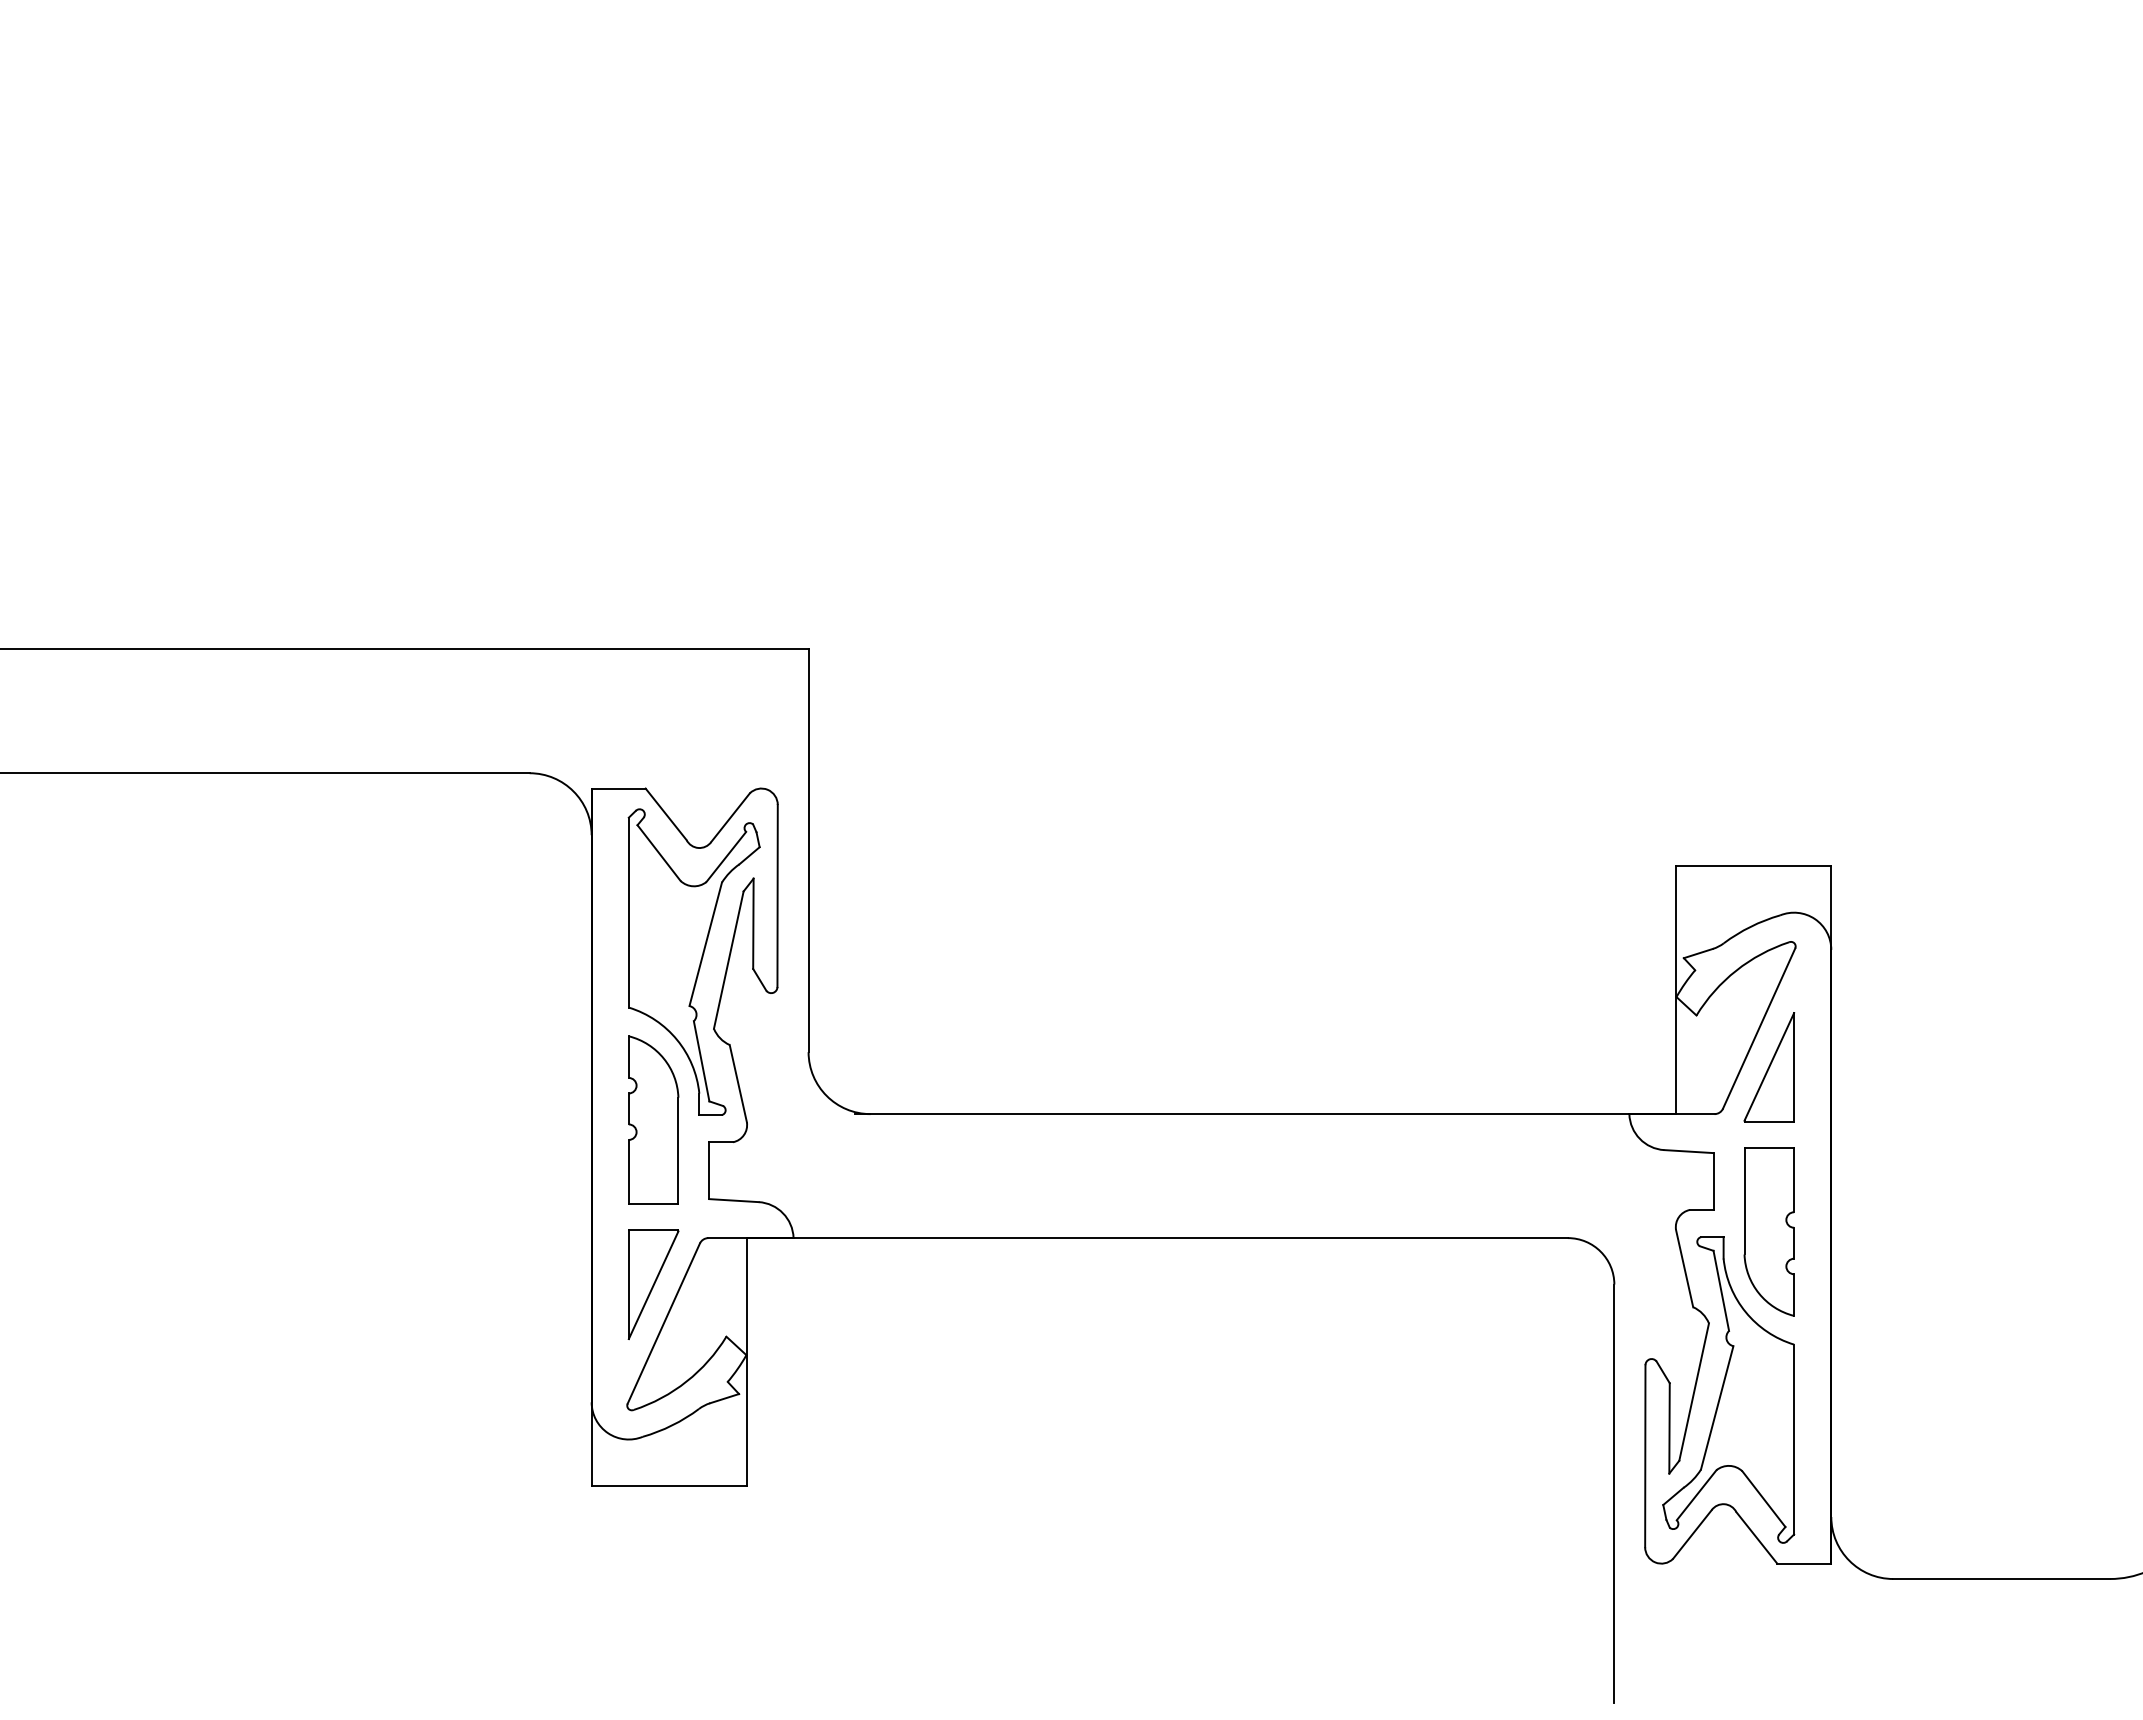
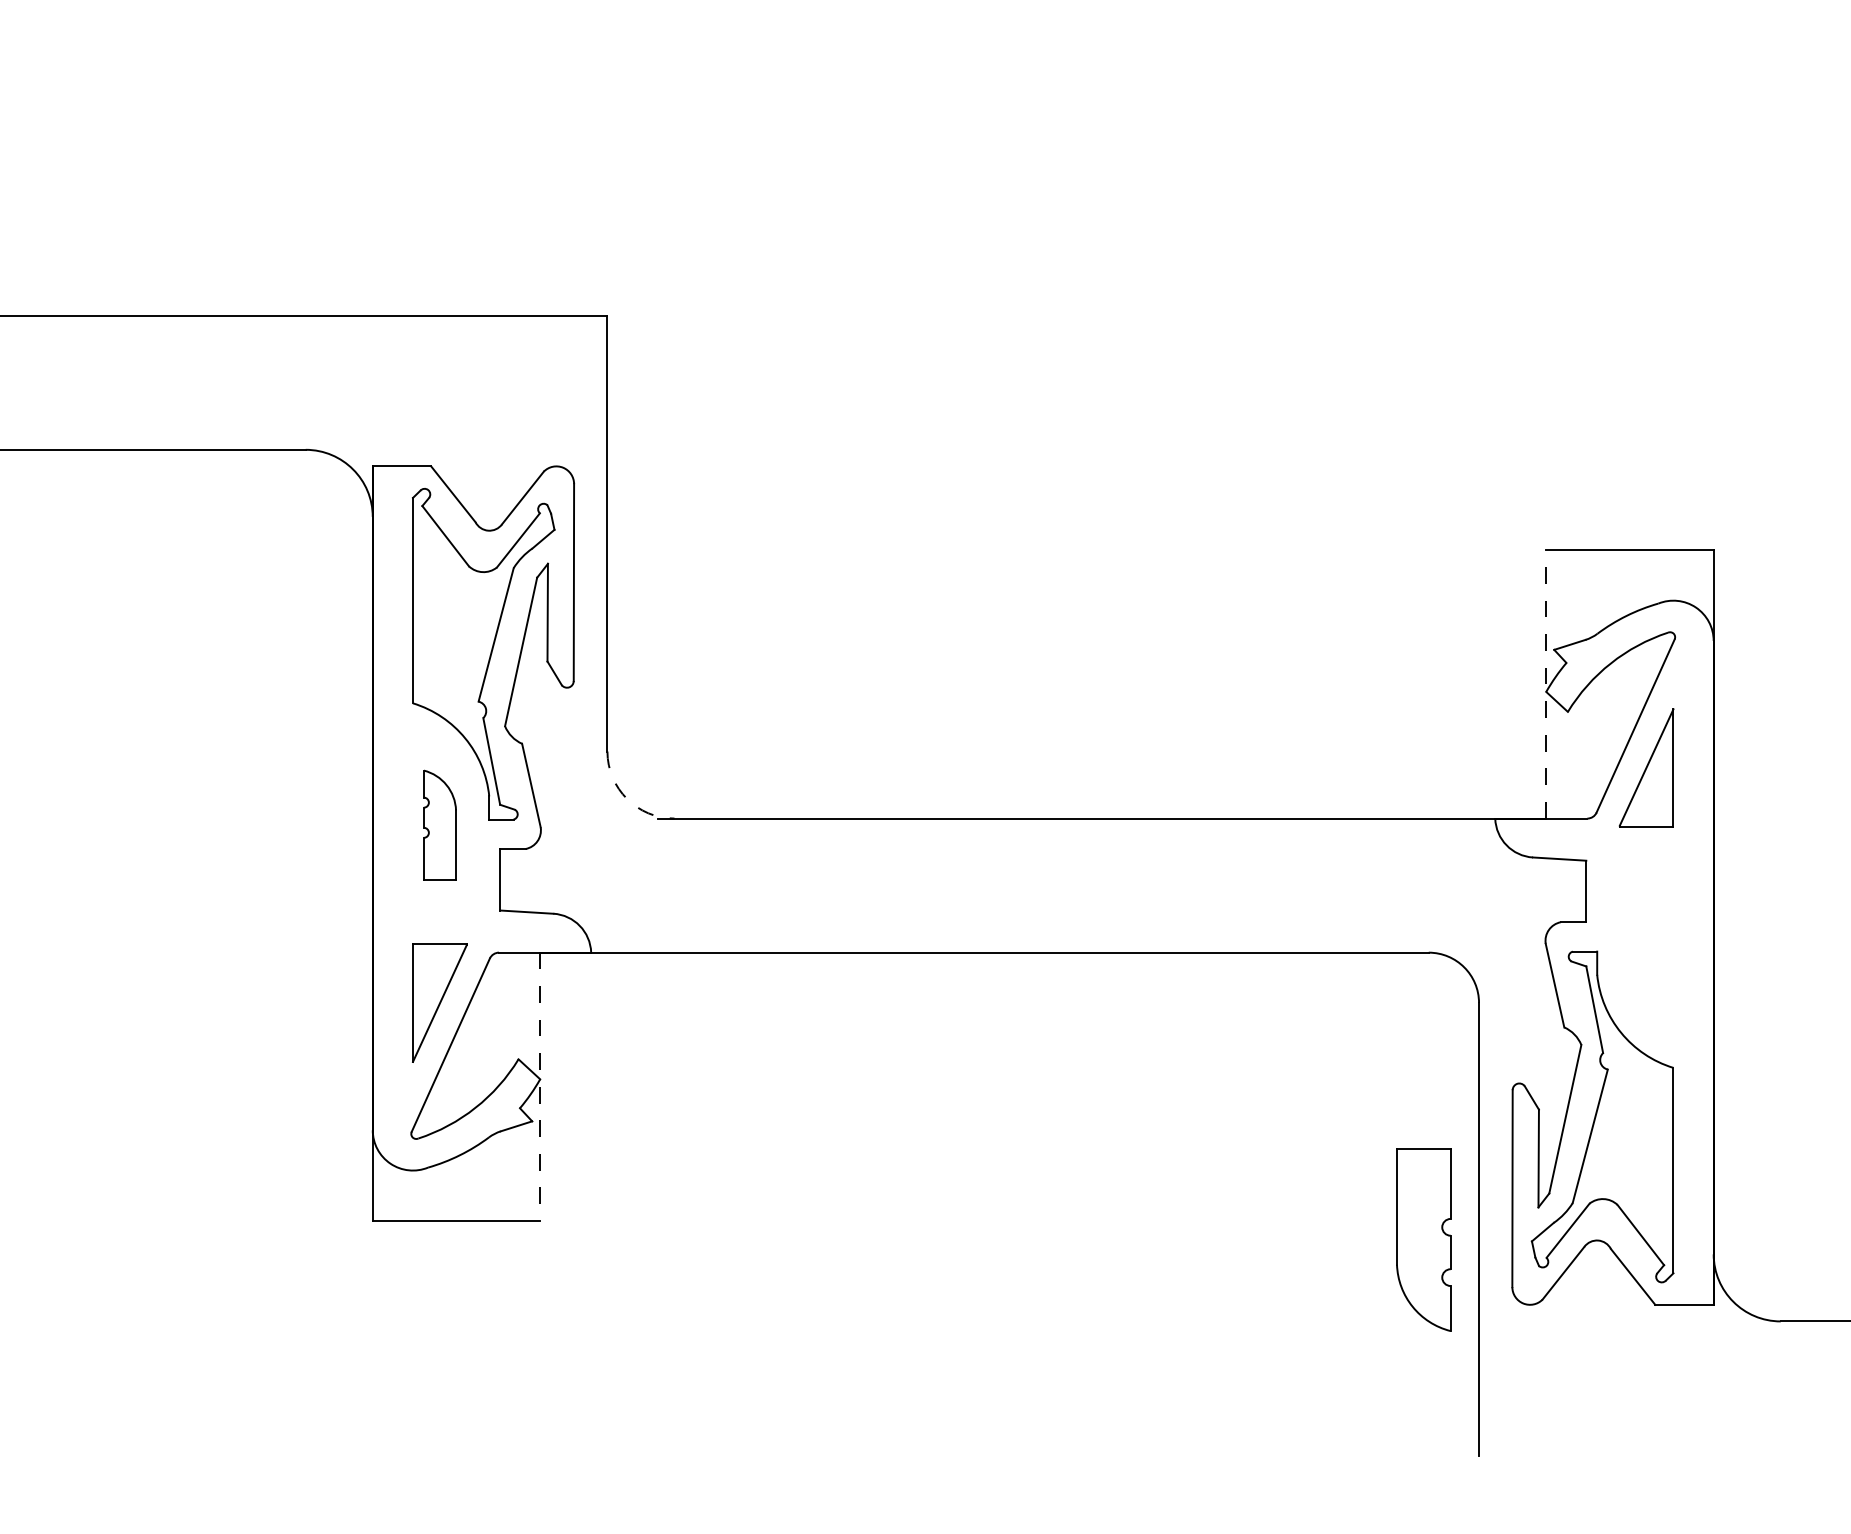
line: (1676, 990) -> (1546, 684), solid -> dashed
arc: (826, 1095) -> (626, 798), solid -> dashed
part: (653, 1119) -> (439, 824), size x0.6
part: (1768, 1231) -> (1422, 1239), moved
line: (746, 1362) -> (540, 1087), solid -> dashed

